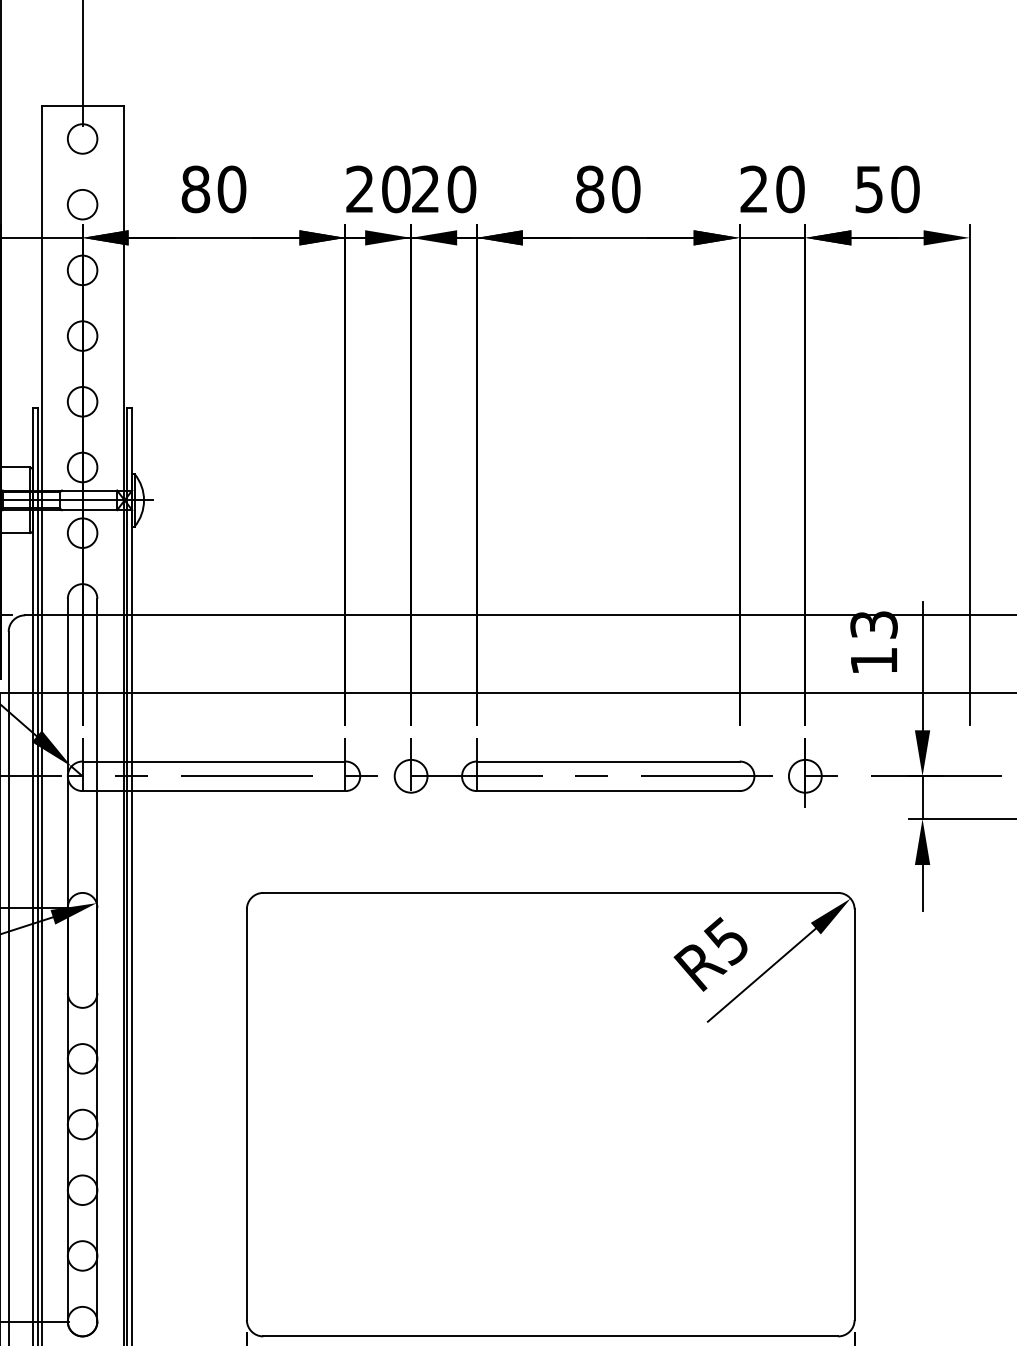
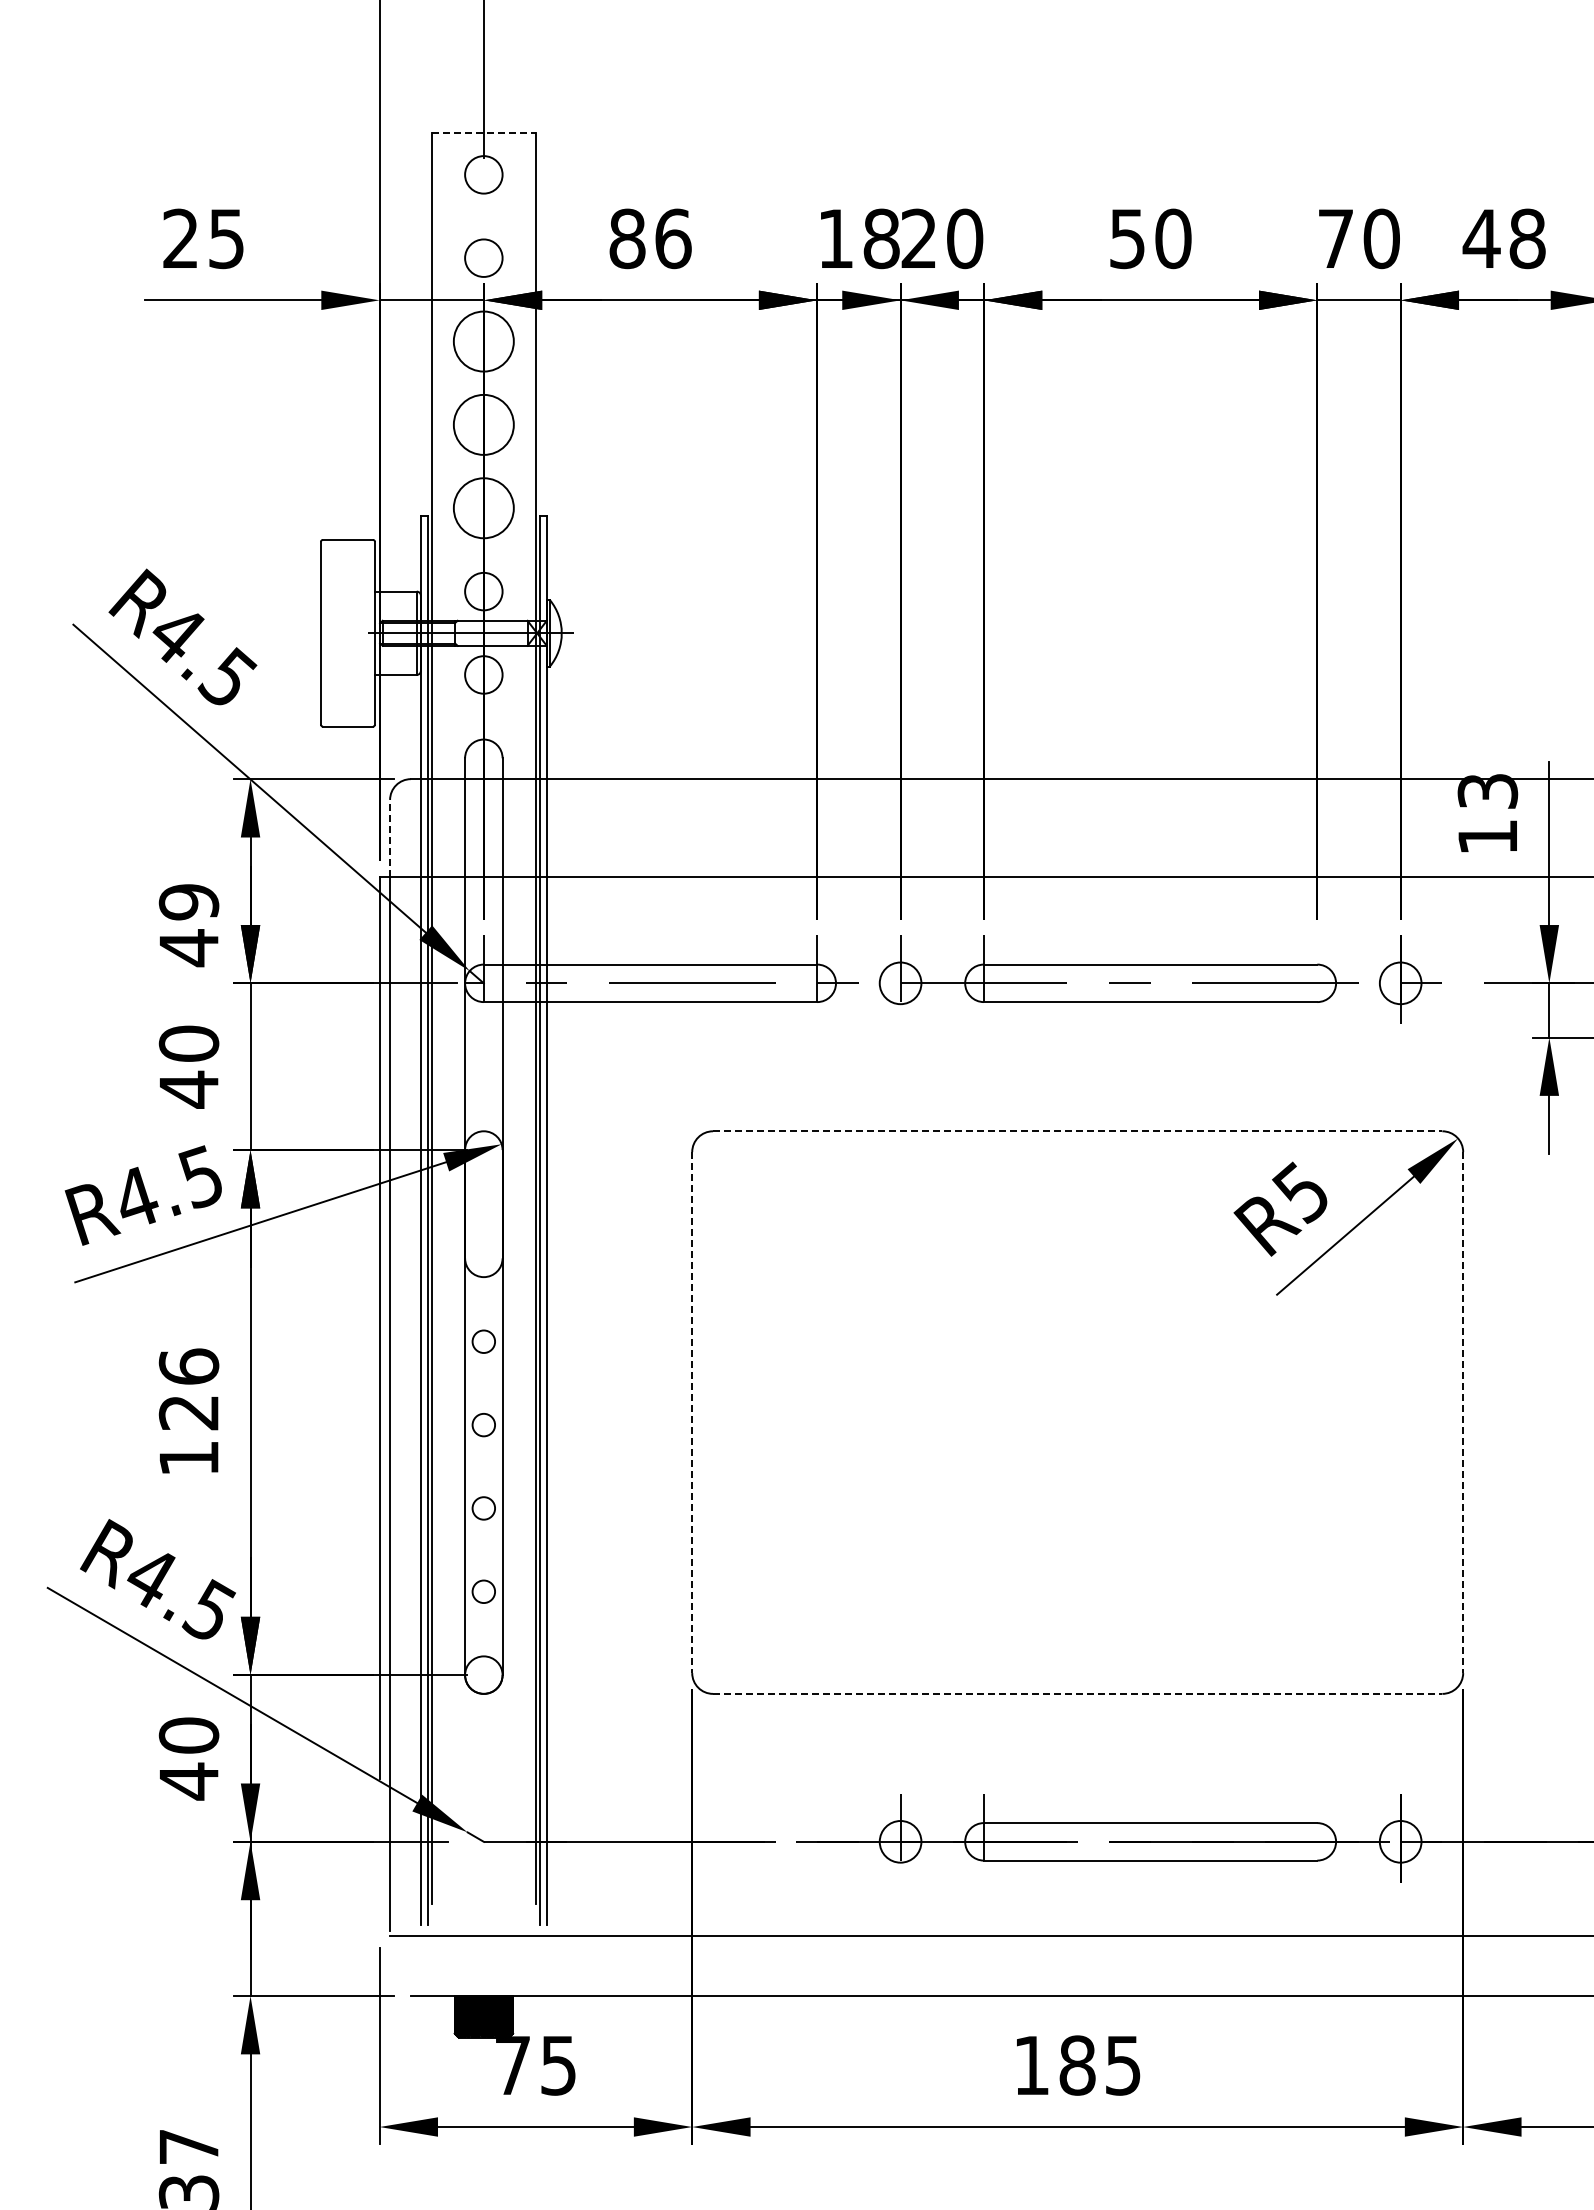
line: (83, 106) -> (484, 133), solid -> dashed
text: (753, 188) -> (1335, 237), 20 -> 70
text: (232, 189) -> (673, 238), 80 -> 86
text: (377, 189) -> (858, 238), 20 -> 18
text: (590, 189) -> (1127, 238), 80 -> 50
text: (886, 189) -> (1503, 239), 50 -> 48
circle: (82, 270) -> (483, 341), size x1.6
circle: (82, 335) -> (483, 424), size x1.6
circle: (82, 401) -> (483, 508), size x1.6
line: (9, 662) -> (390, 838), solid -> dashed
line: (550, 893) -> (1077, 1131), solid -> dashed
circle: (82, 1058) -> (483, 1341), size x0.6
line: (247, 1115) -> (692, 1413), solid -> dashed
line: (854, 1115) -> (1463, 1413), solid -> dashed
circle: (82, 1124) -> (483, 1424), size x0.6
circle: (82, 1190) -> (483, 1508), size x0.6
circle: (82, 1255) -> (483, 1591), size x0.6
line: (550, 1336) -> (1077, 1693), solid -> dashed

